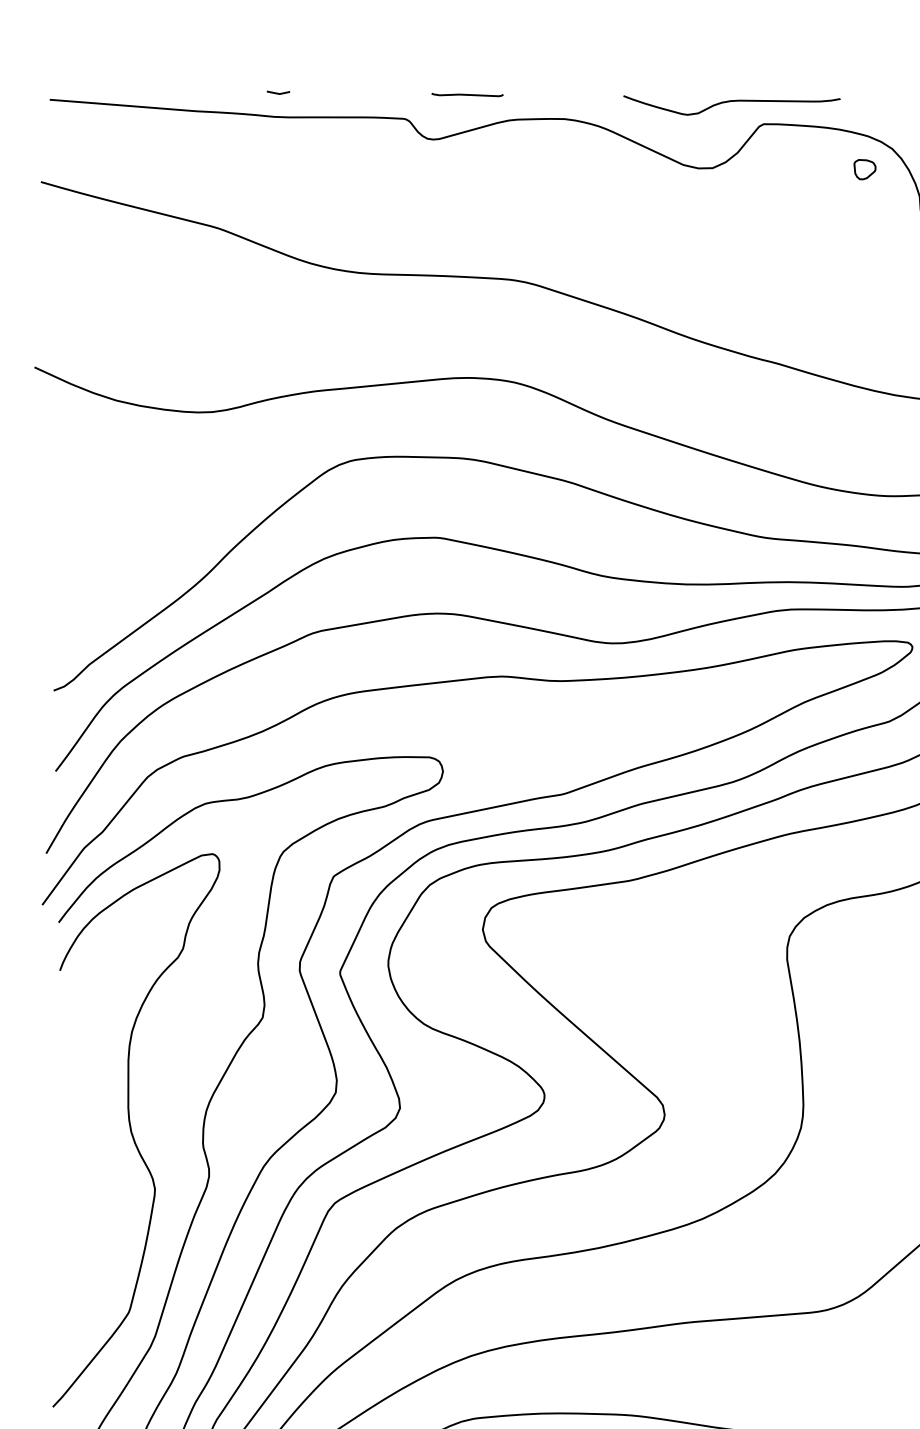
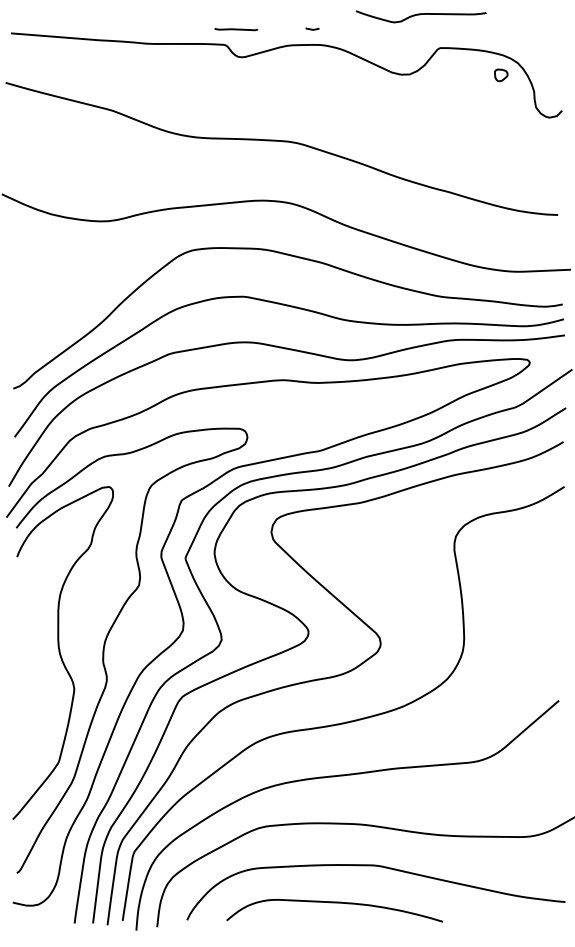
line: (278, 91) -> (312, 28), moved
line: (467, 94) -> (236, 29), moved
curve: (730, 103) -> (420, 15), moved

